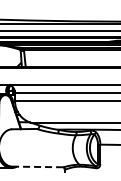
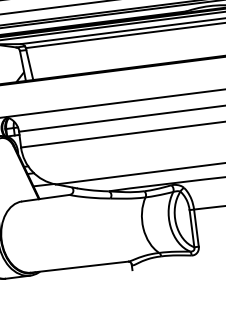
line: (38, 166) -> (81, 266), dashed -> solid

